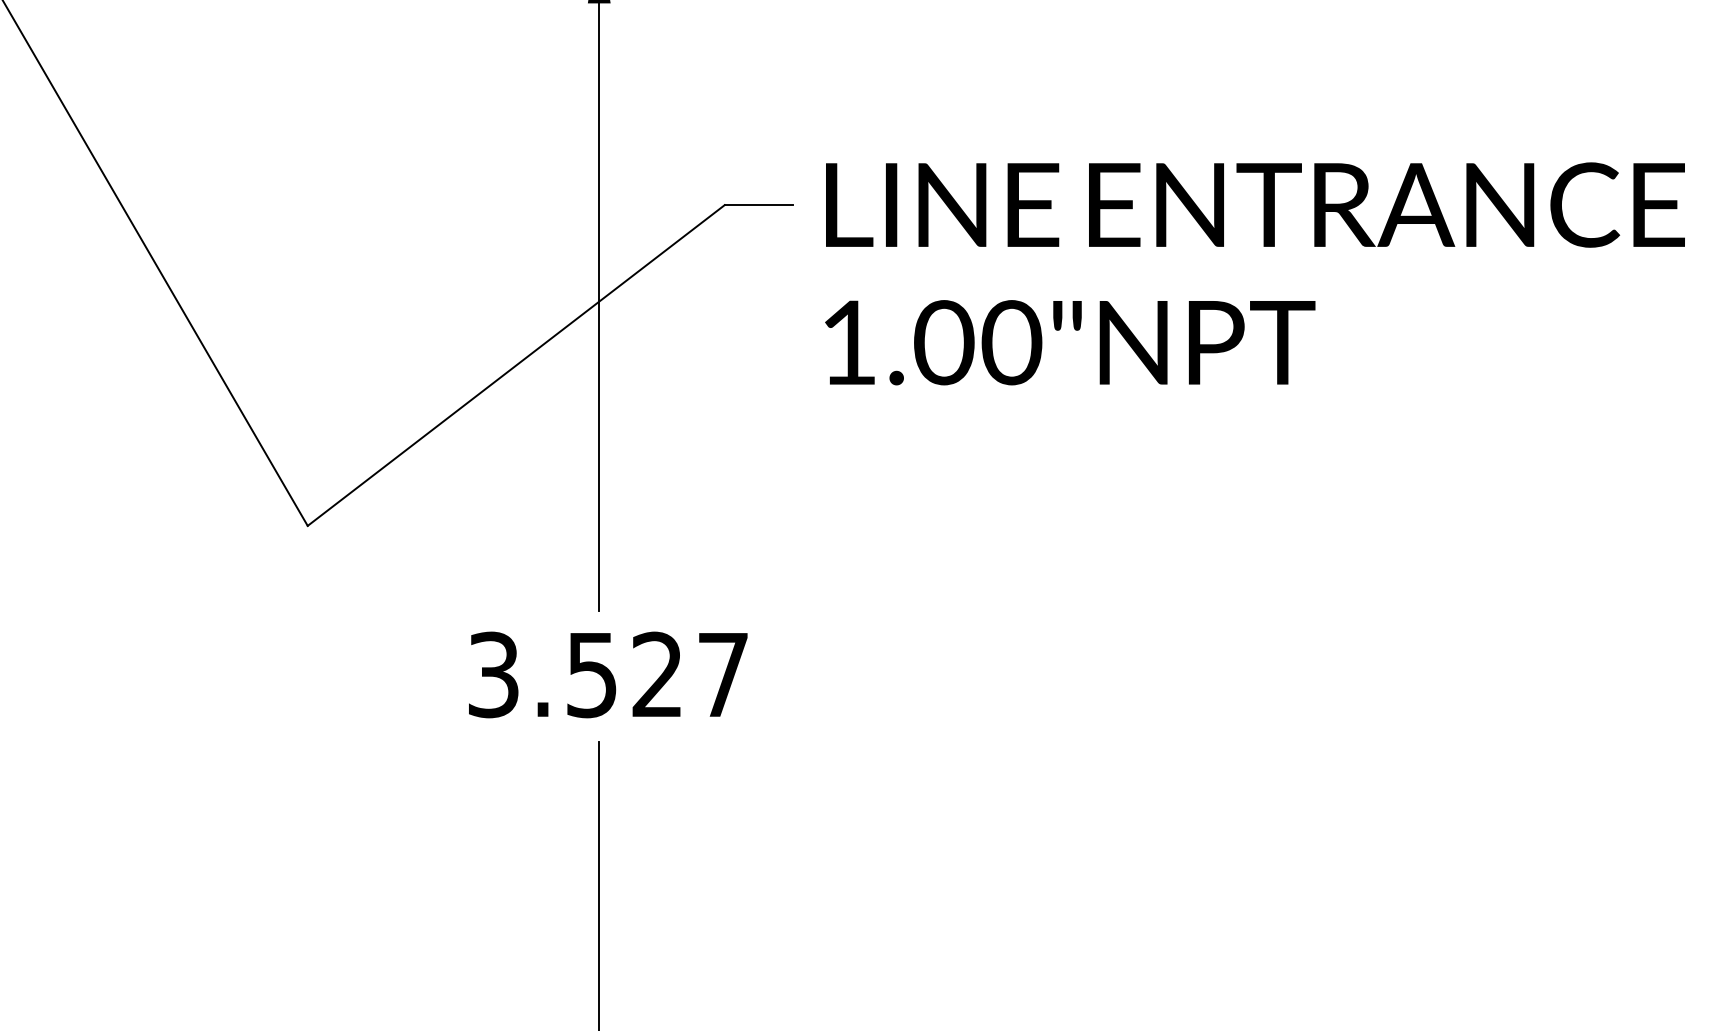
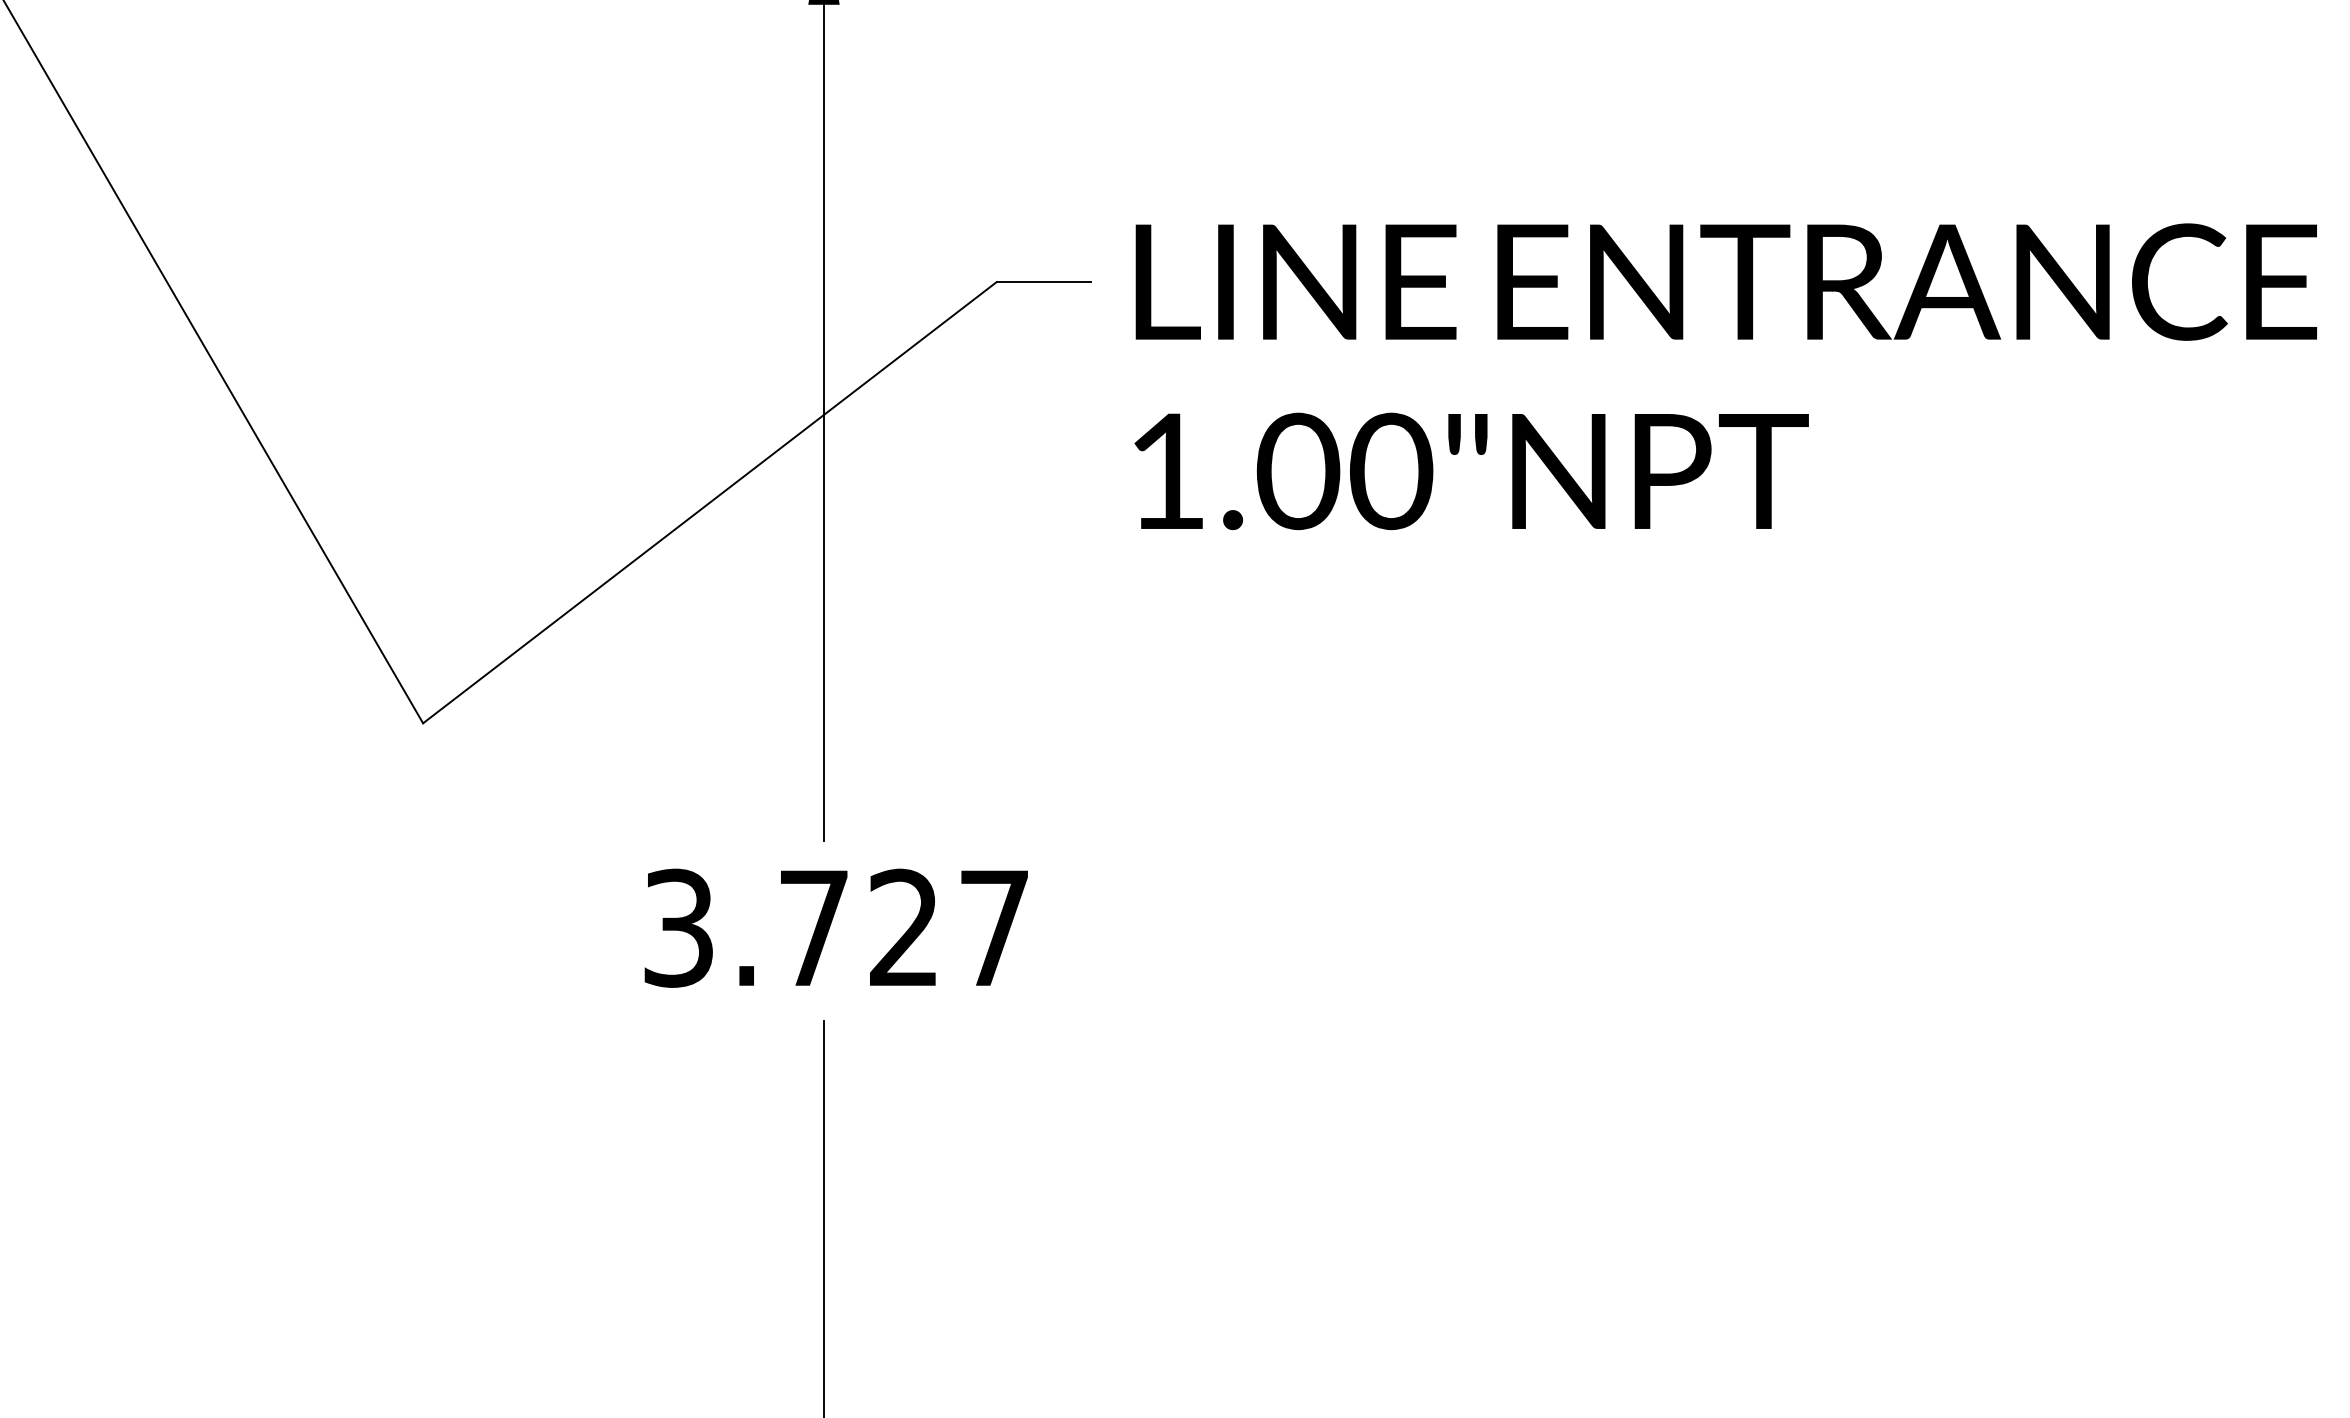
text: (591, 675) -> (813, 928), 3.527 -> 3.727

